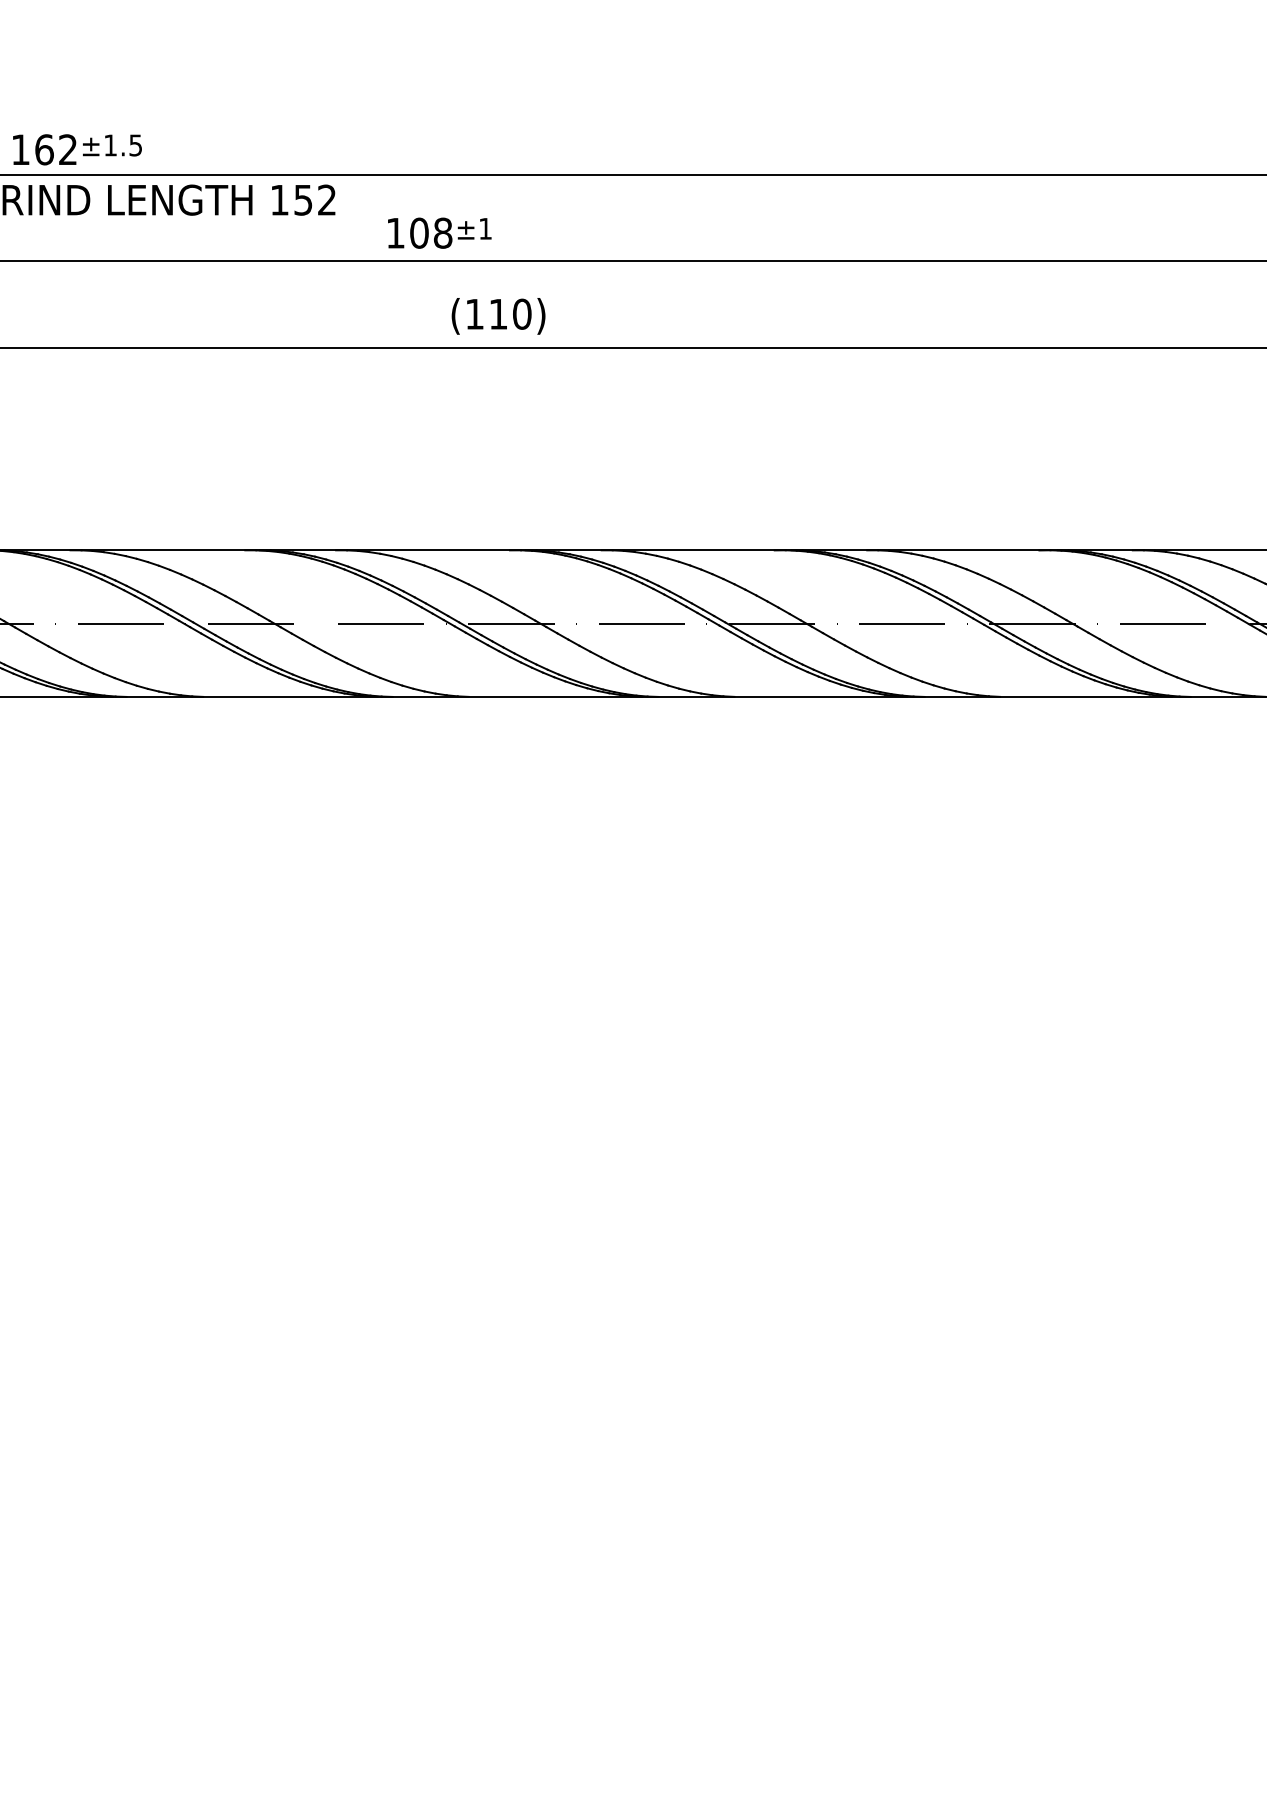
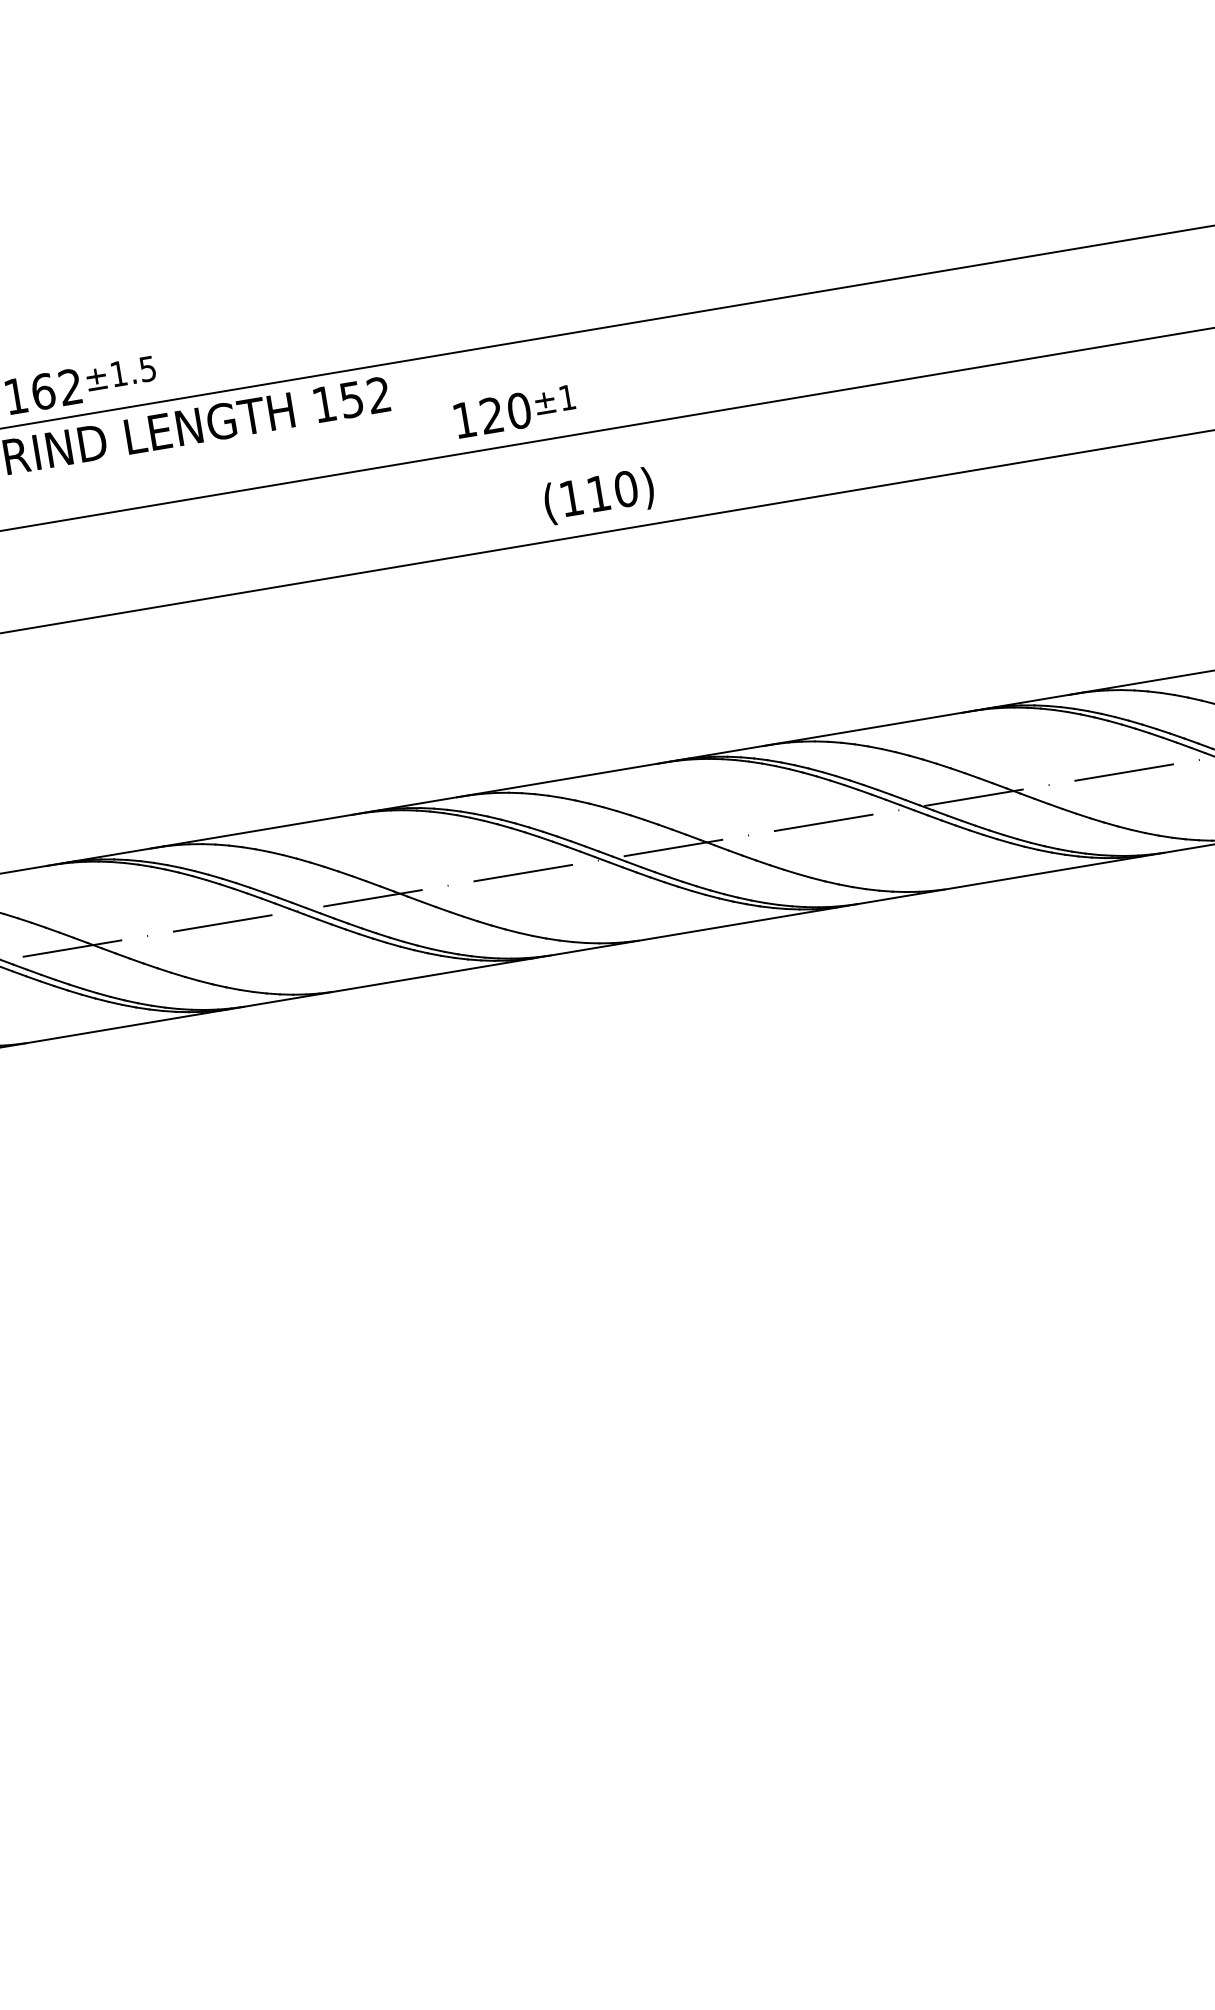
text: (431, 232) -> (505, 412), 108 -> 120

